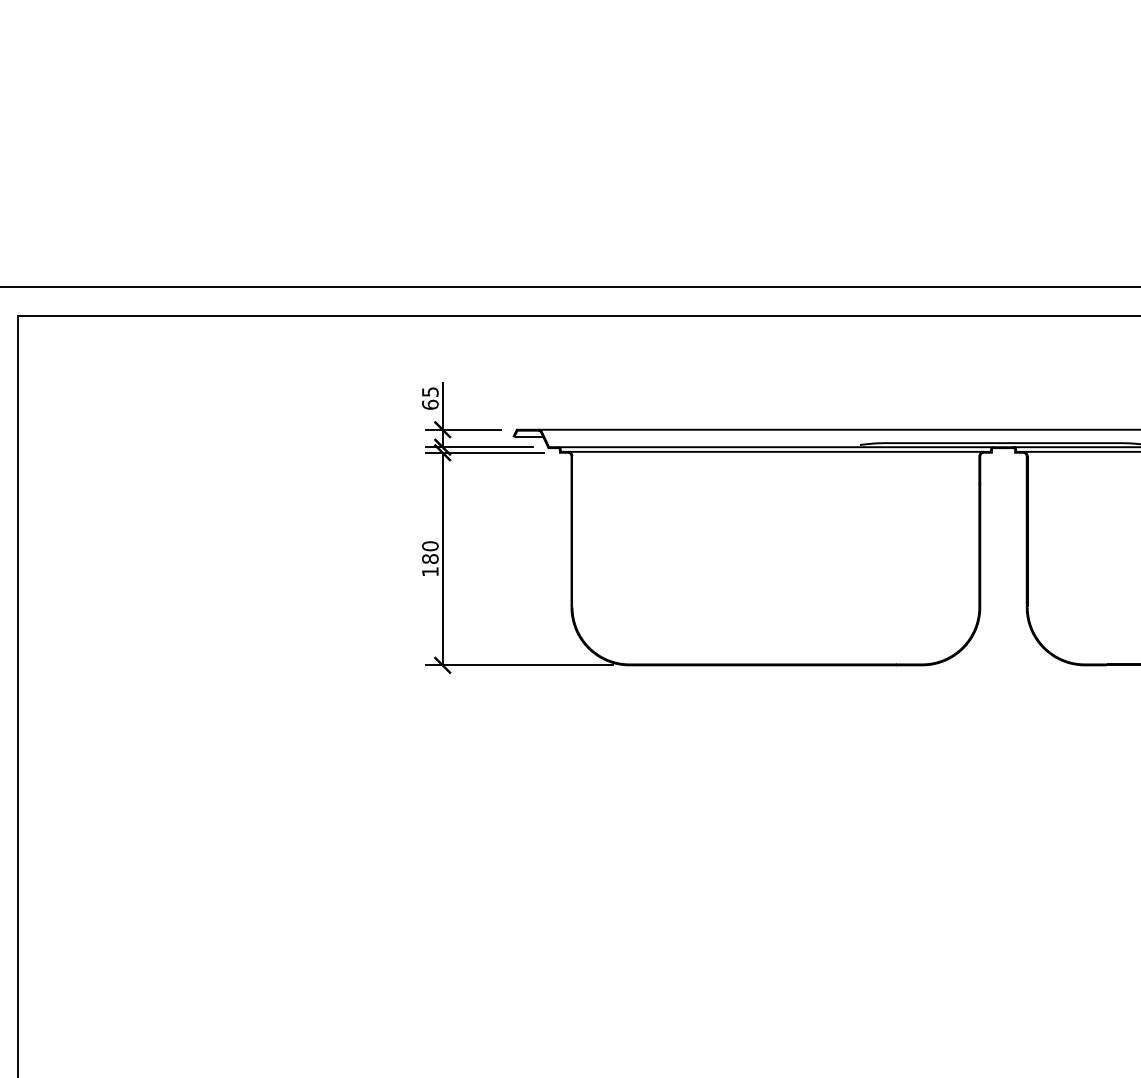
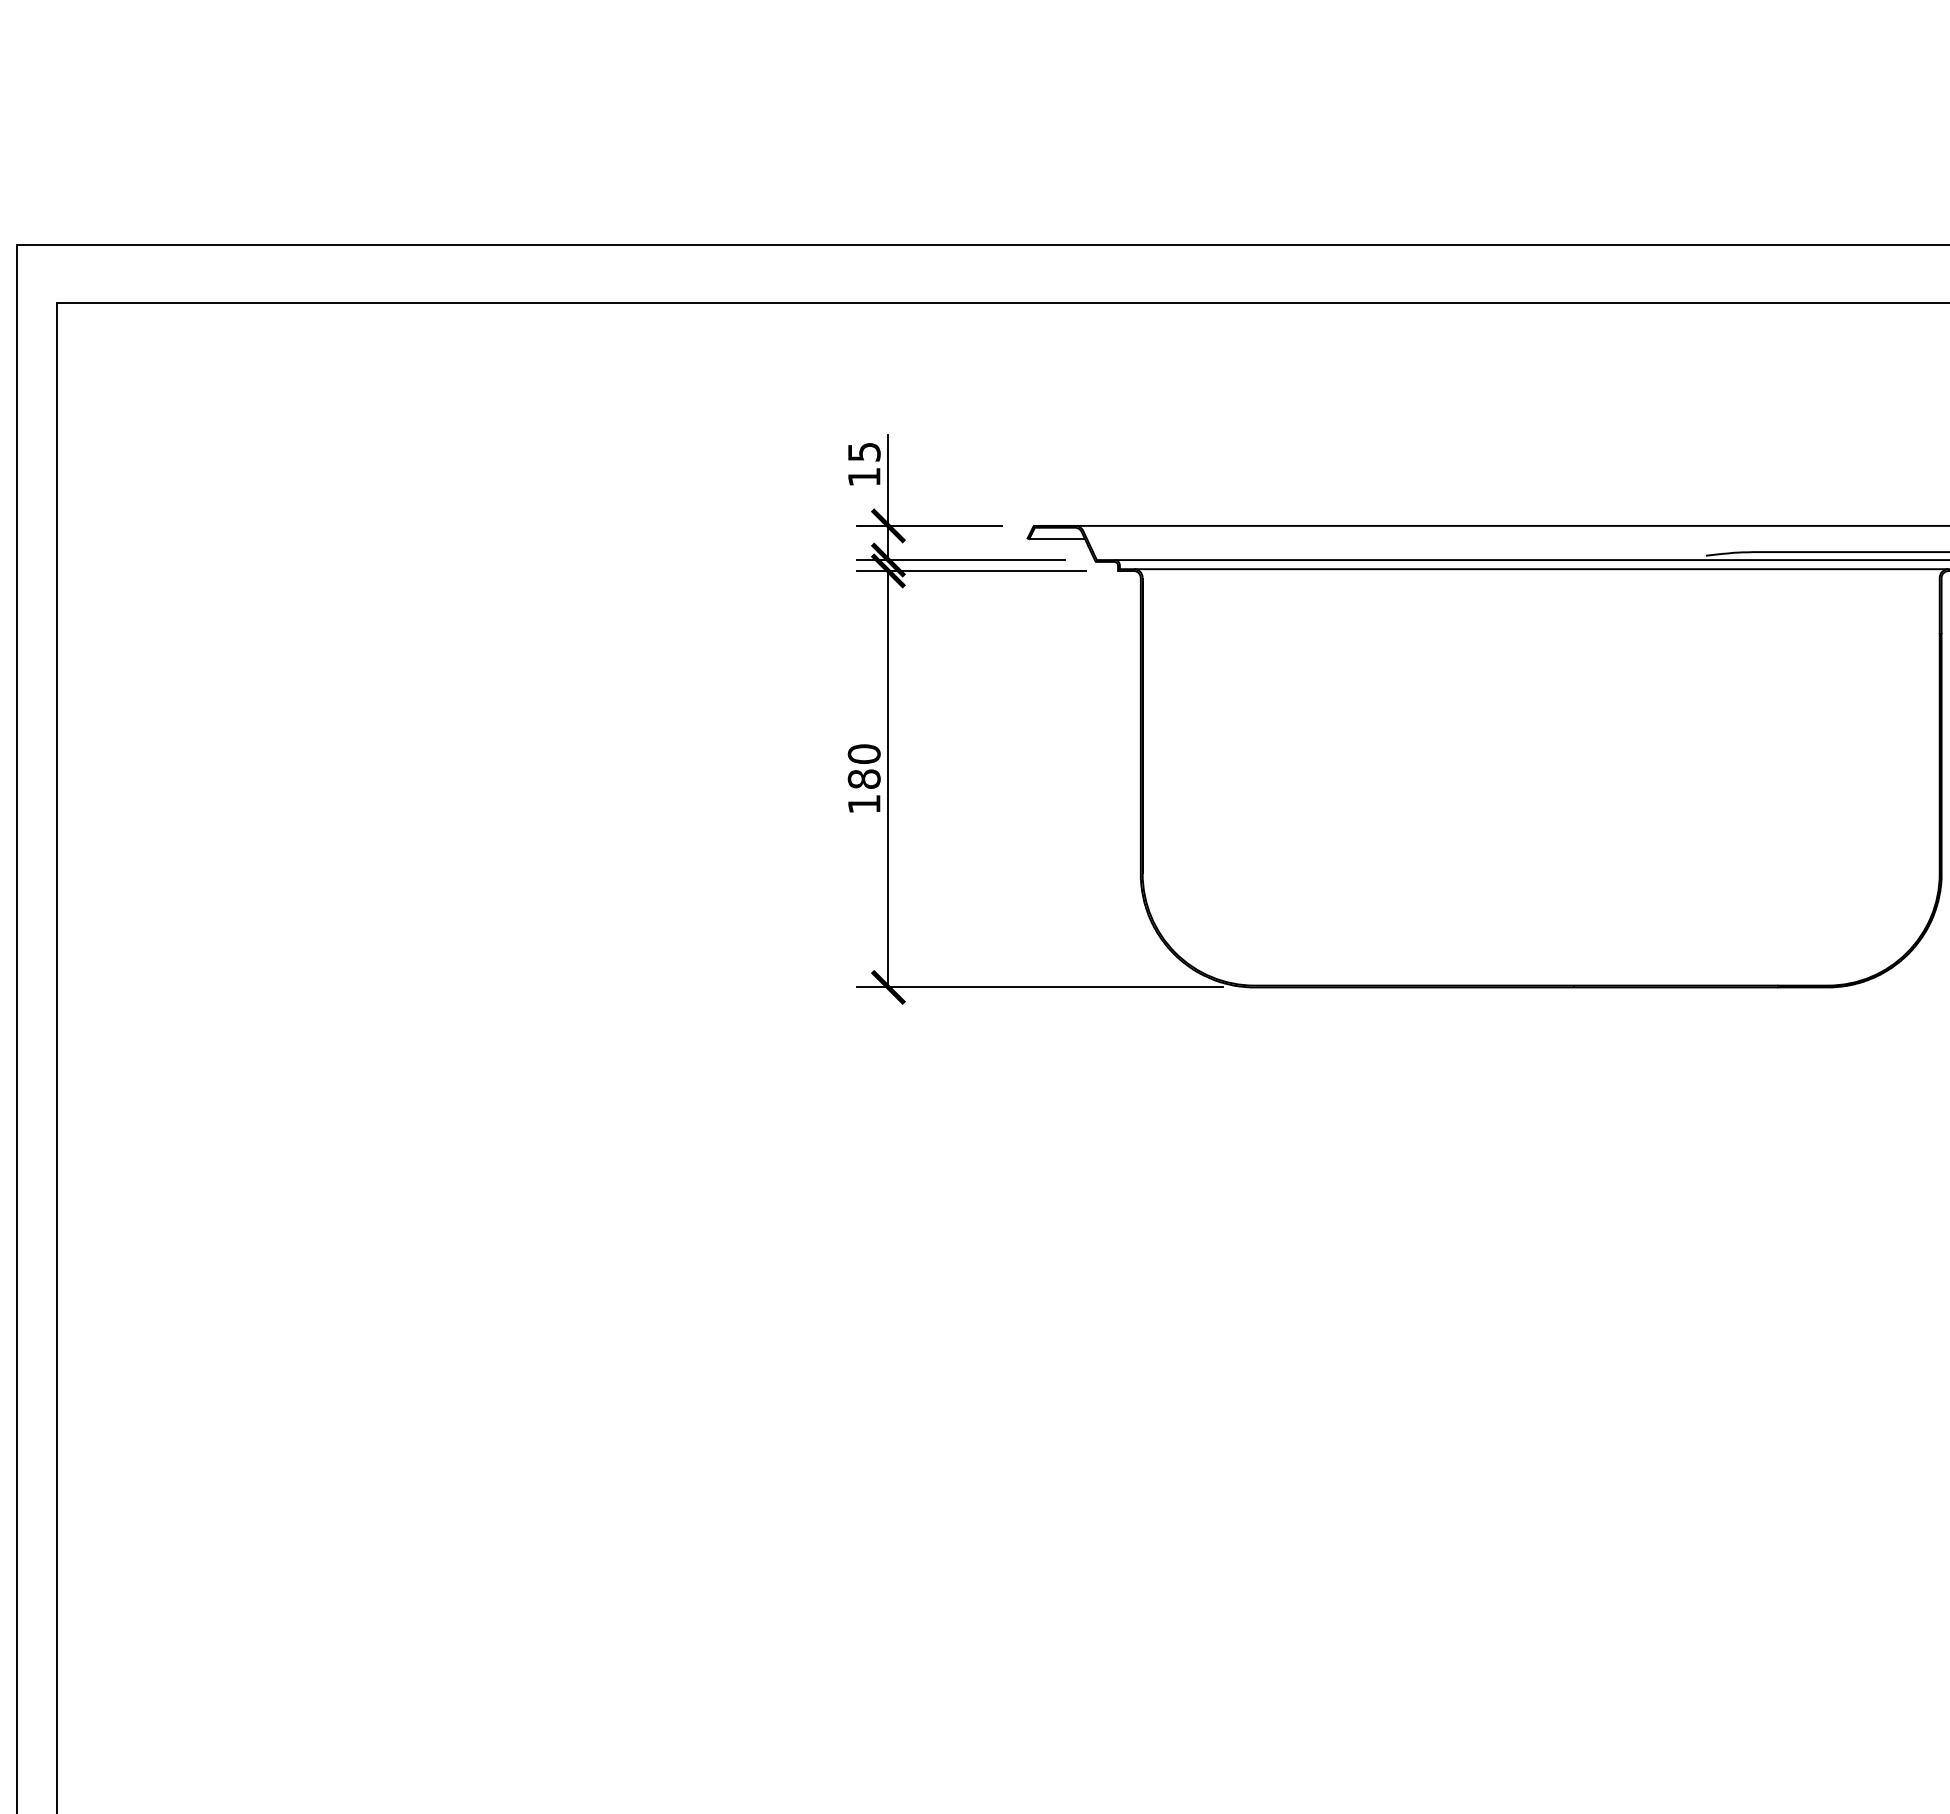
text: (430, 404) -> (864, 476), 65 -> 15

